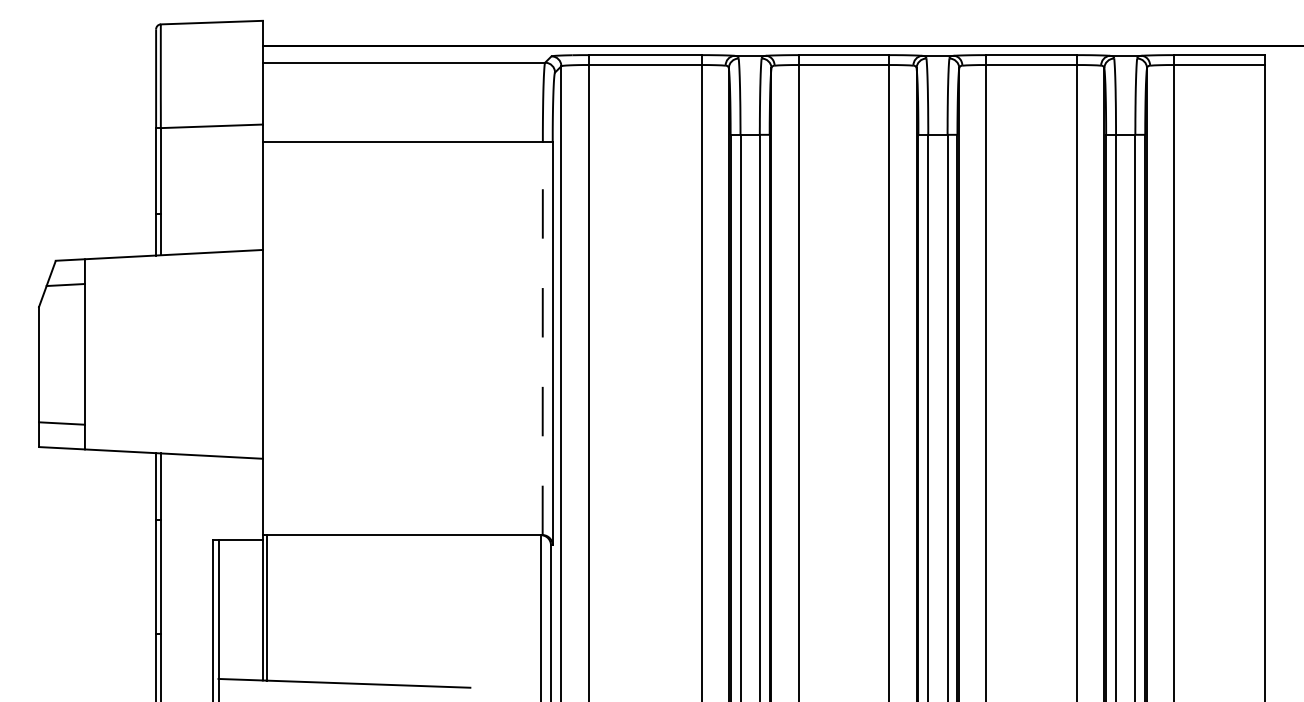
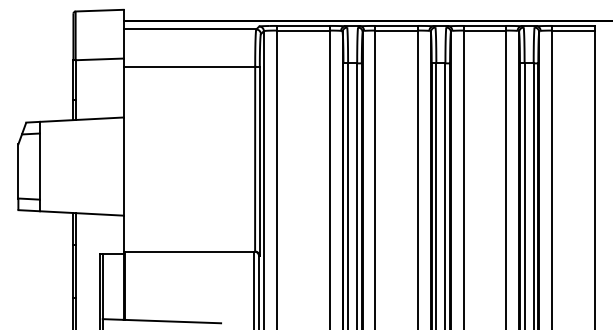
line: (543, 337) -> (255, 158), dashed -> solid

